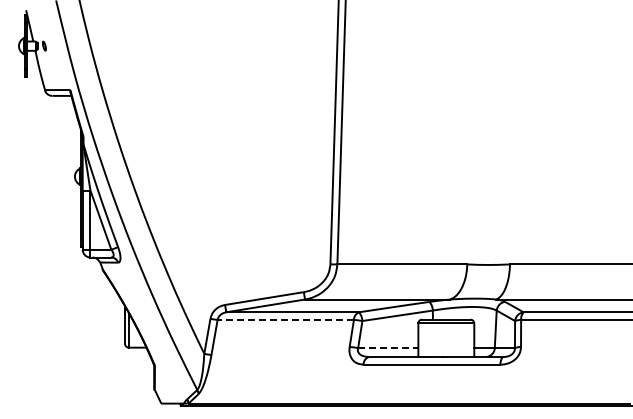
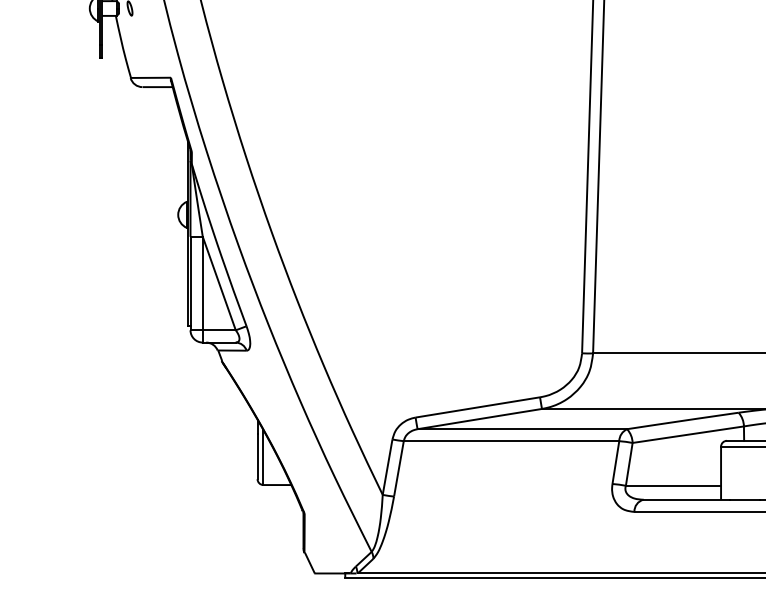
line: (285, 319) -> (511, 440), dashed -> solid
line: (388, 348) -> (673, 486), dashed -> solid

